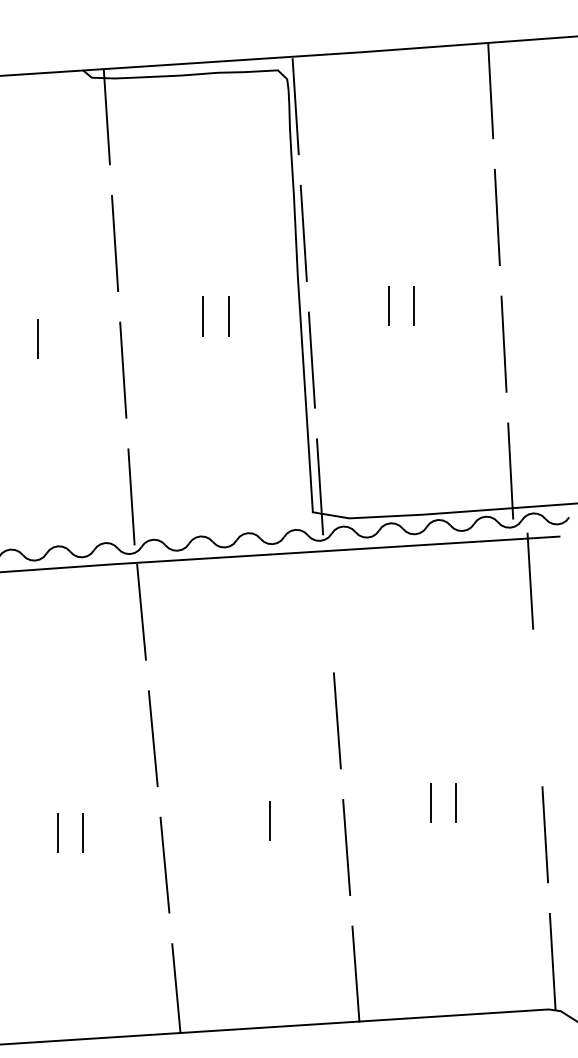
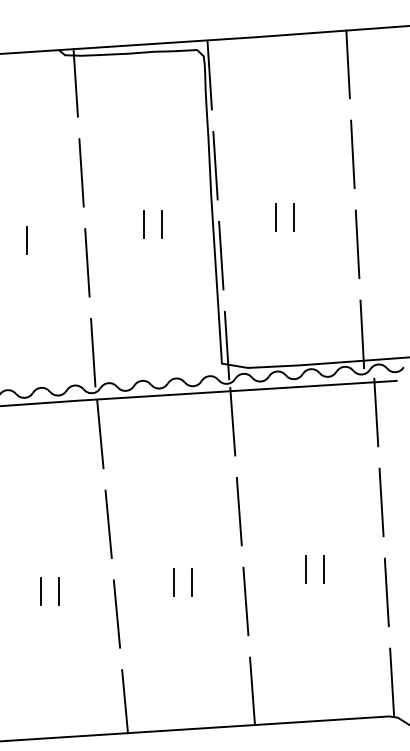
line: (327, 593) -> (232, 421), added
line: (537, 707) -> (381, 502), added
line: (244, 820) -> (173, 582), added

